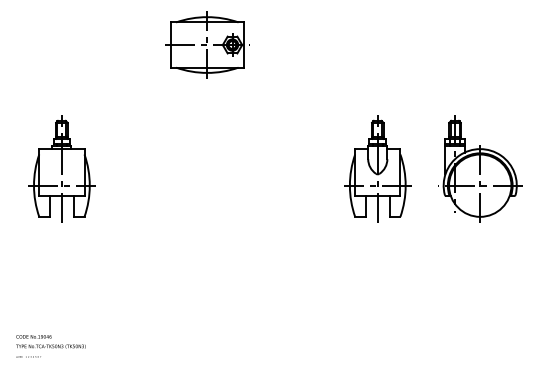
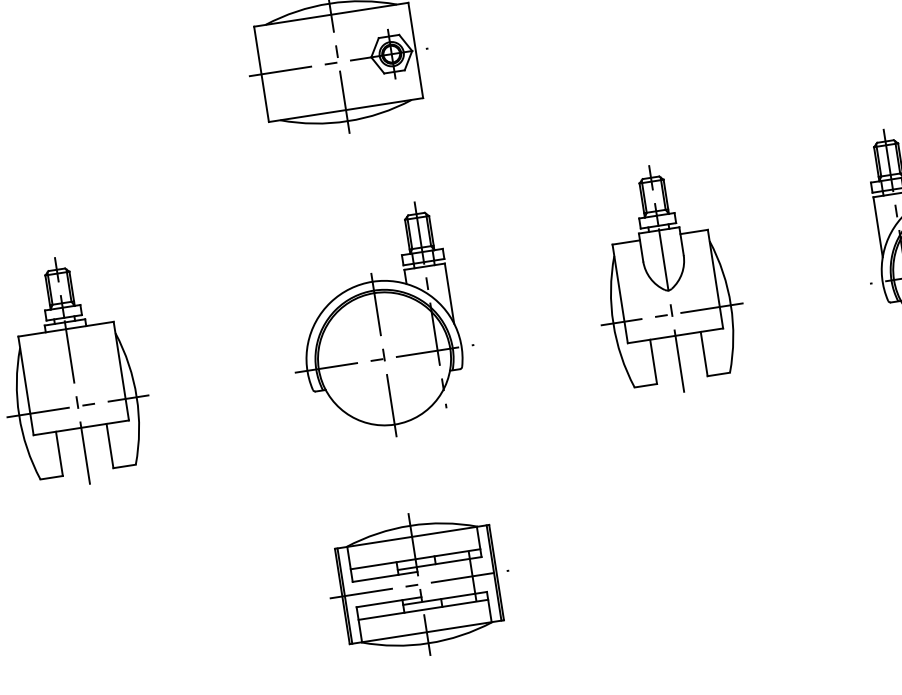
part: (207, 168) -> (379, 322), added
part: (377, 168) -> (665, 278), moved
part: (207, 292) -> (419, 583), added

